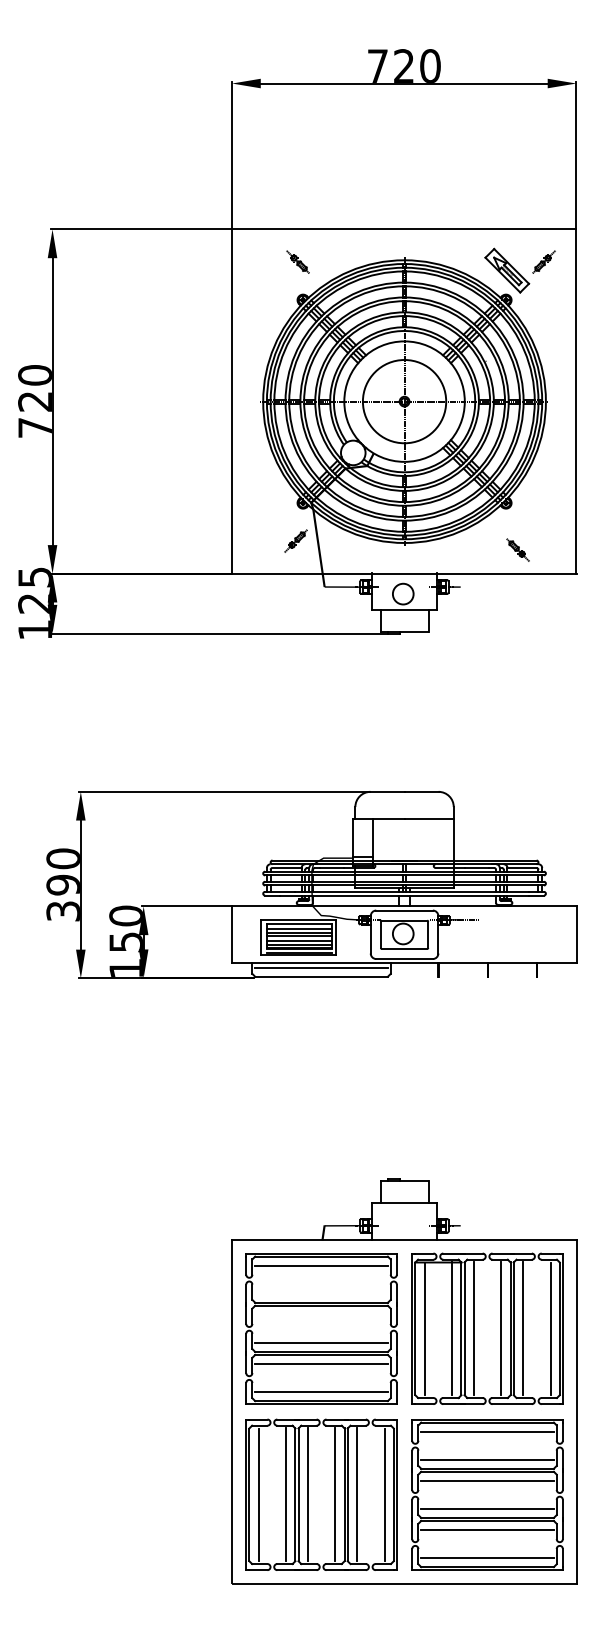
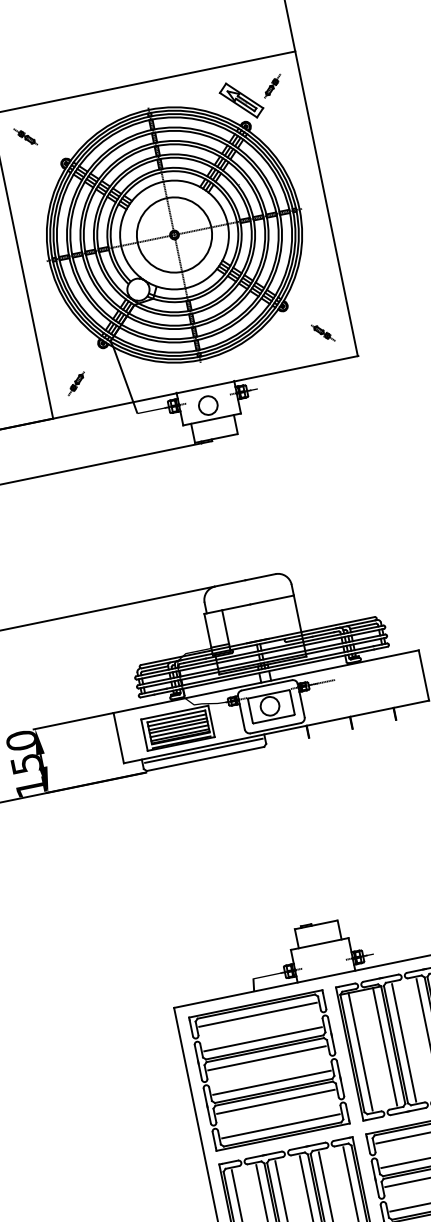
part: (297, 261) -> (25, 136), moved
part: (295, 540) -> (75, 383), moved
part: (517, 549) -> (322, 332), moved
line: (321, 1293) -> (263, 1039), added
line: (321, 1315) -> (266, 1058), added

